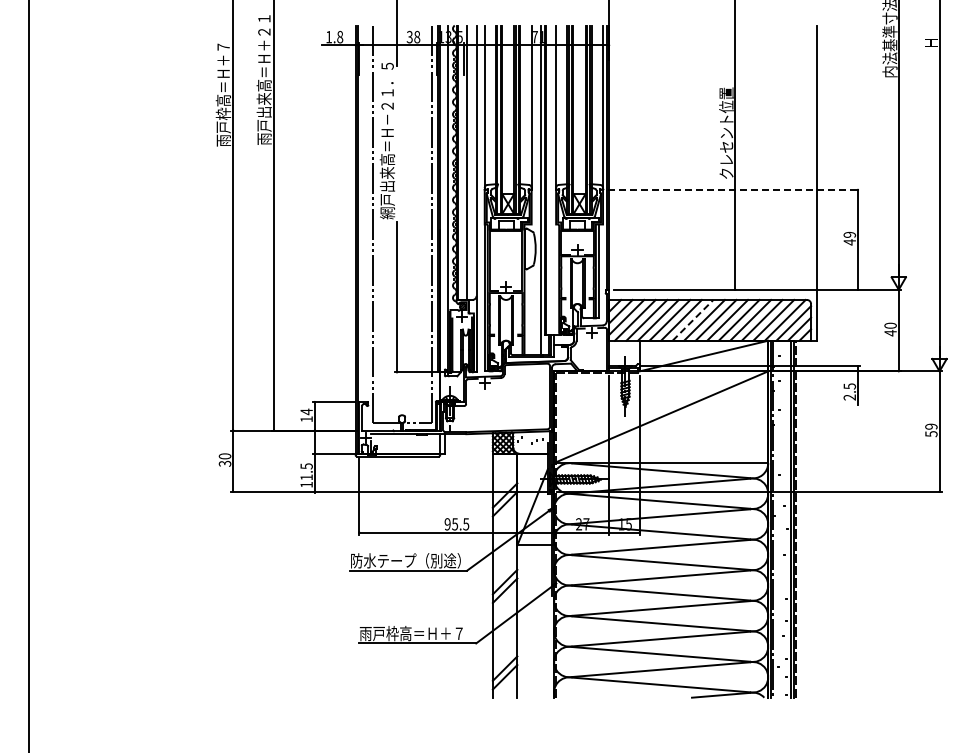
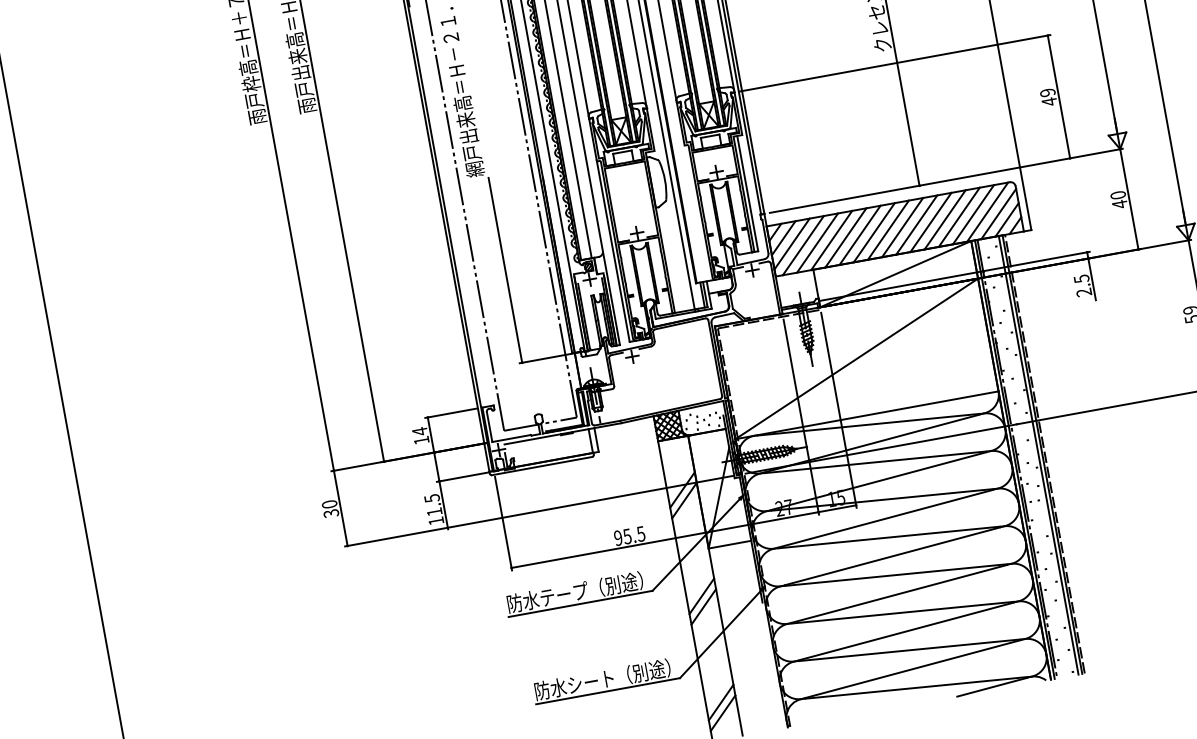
line: (734, 189) -> (896, 62), dashed -> solid
line: (693, 320) -> (874, 232), dashed -> solid
text: (414, 633) -> (601, 679), 雨戸枠高＝Ｈ＋７ -> 防水シート（別途）

